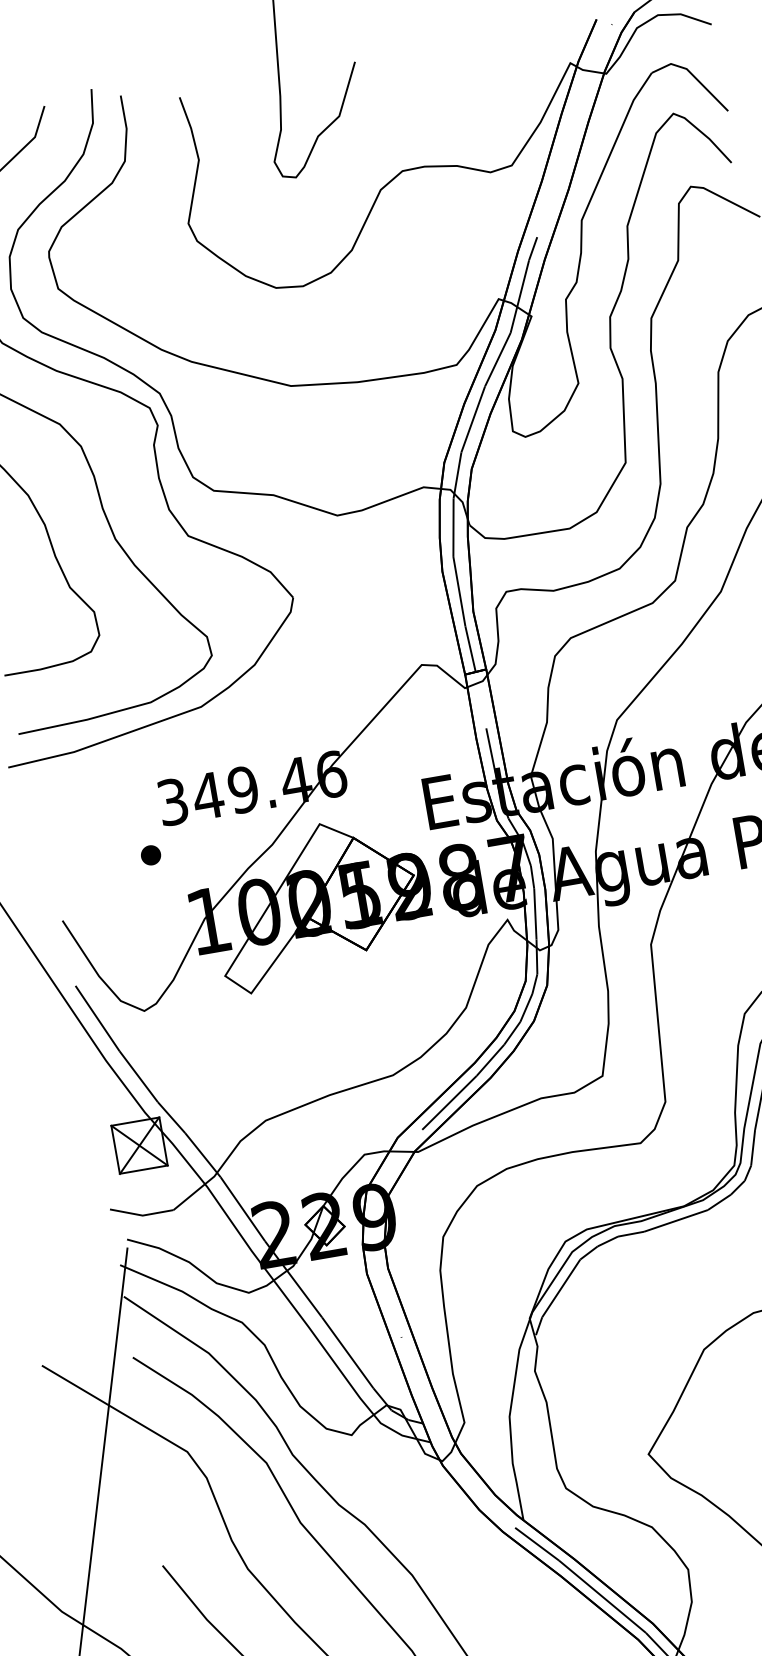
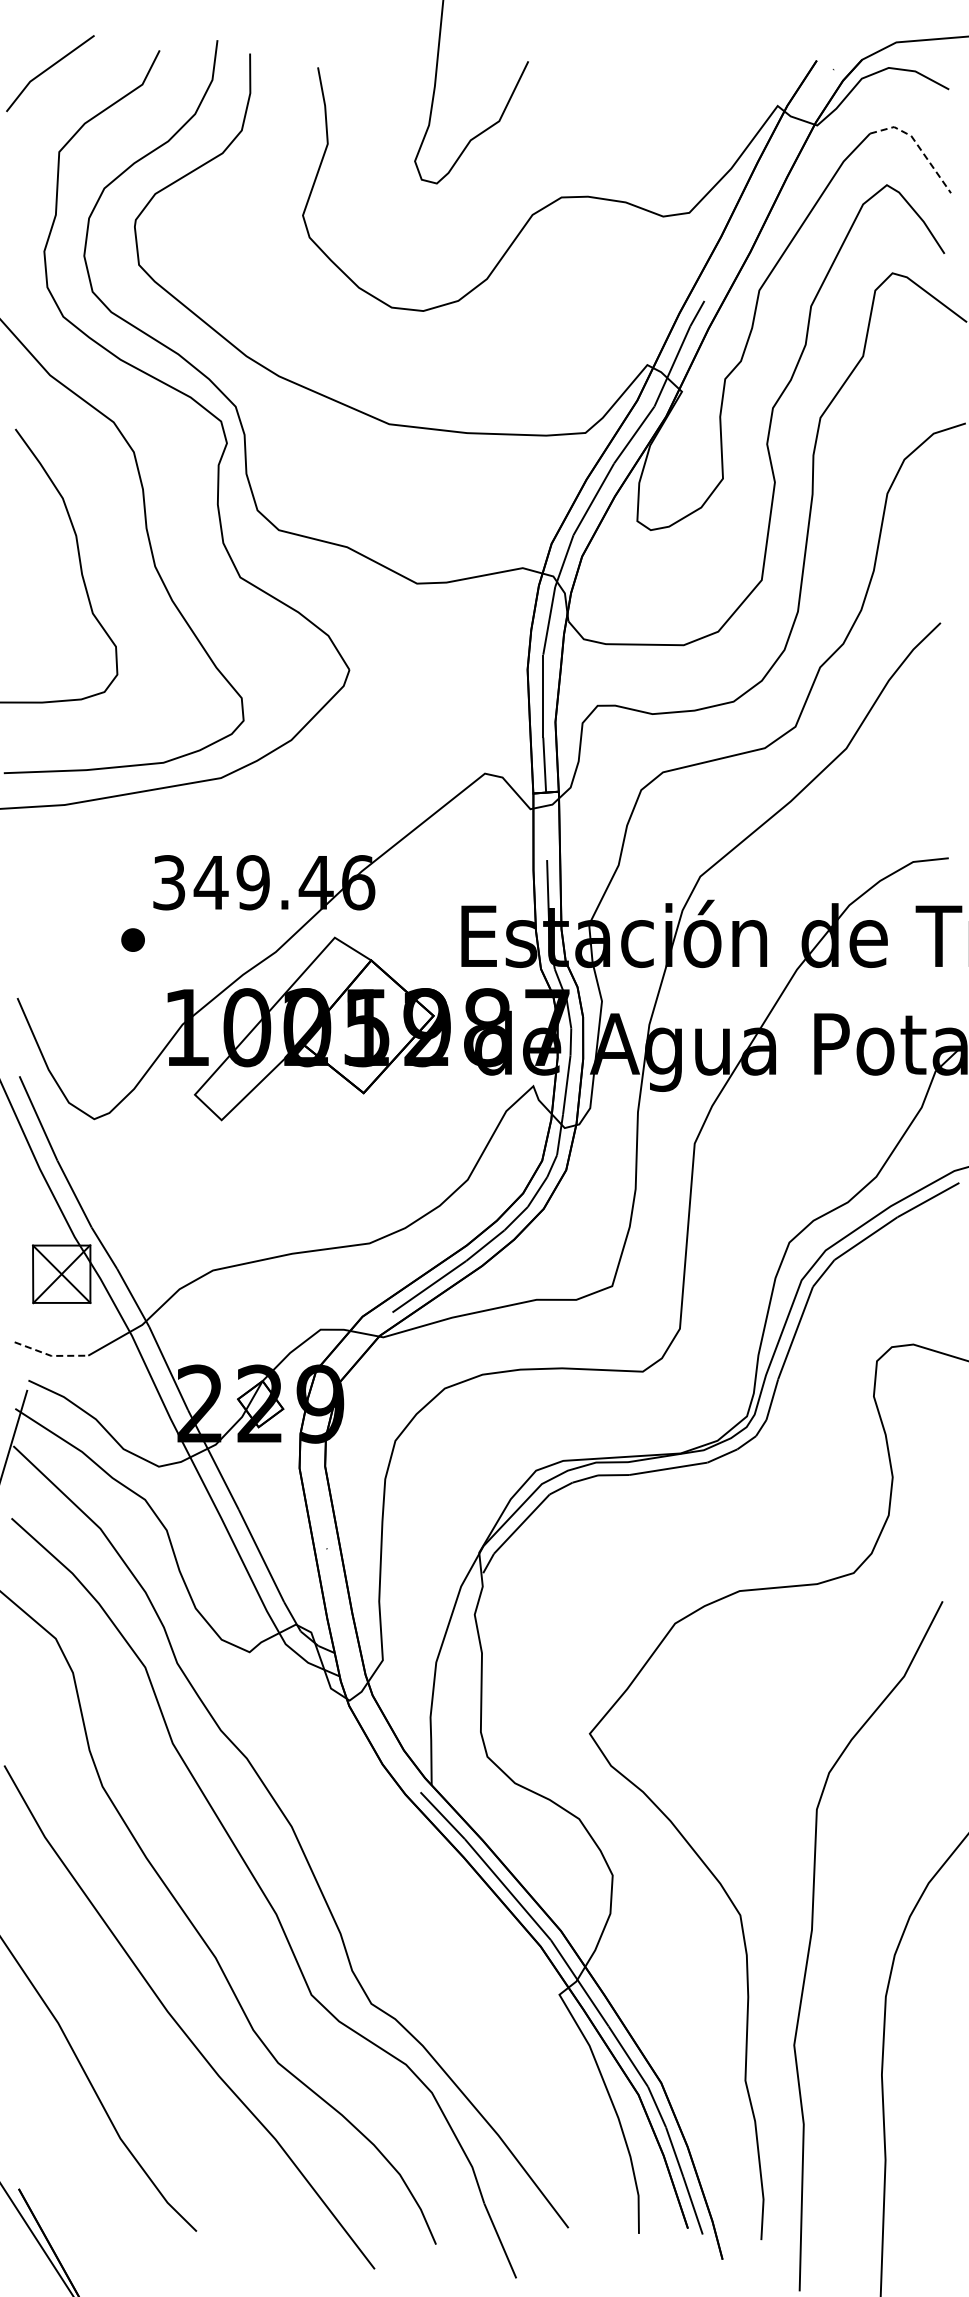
line: (694, 75) -> (918, 145), solid -> dashed
line: (141, 1215) -> (50, 1355), solid -> dashed

